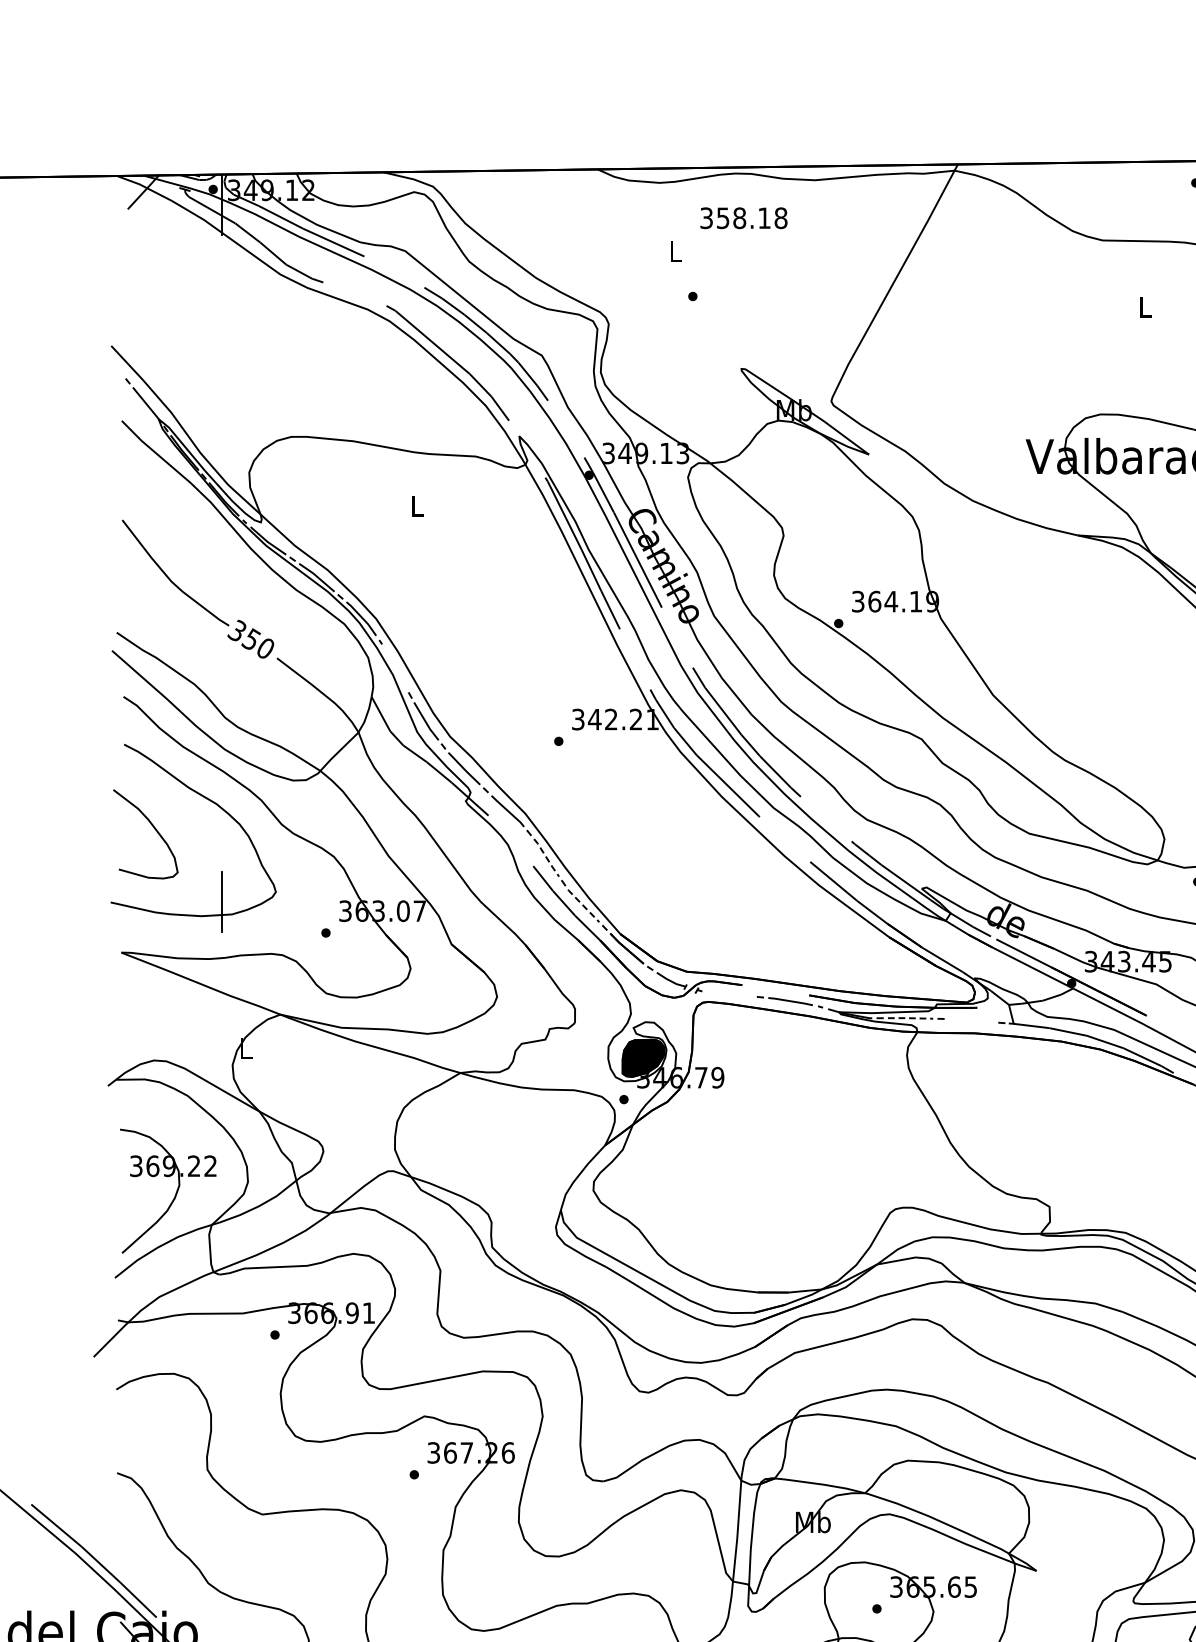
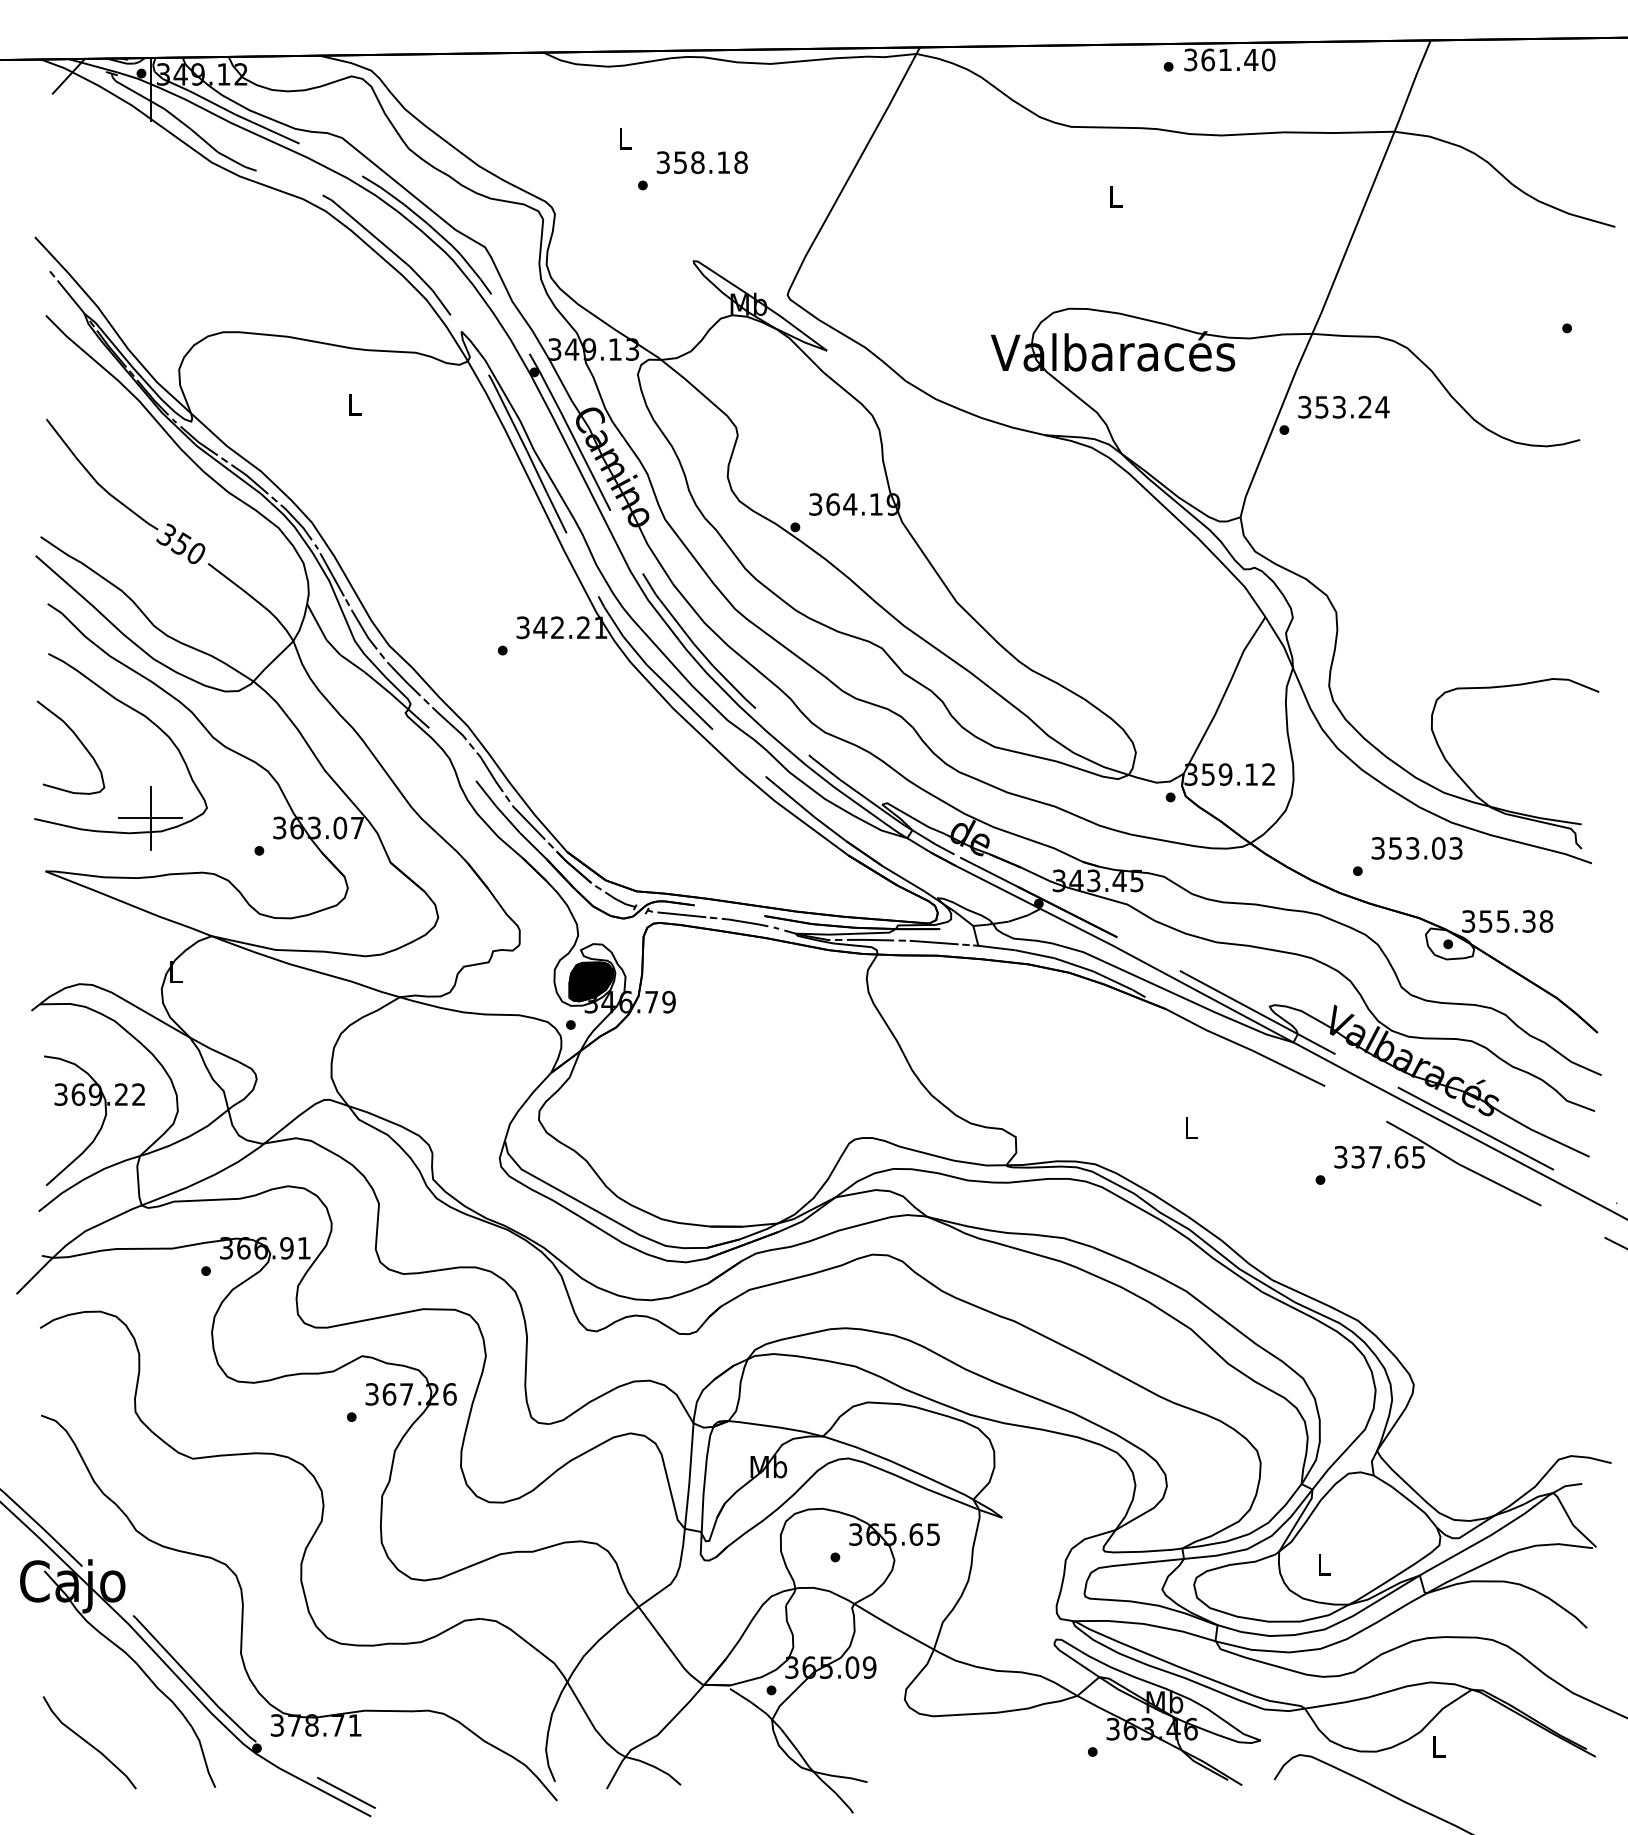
text: (743, 218) -> (701, 162), moved
line: (394, 668) -> (331, 574), added
line: (547, 858) -> (490, 772), dashed -> solid
line: (221, 902) -> (150, 818), added
line: (583, 905) -> (528, 822), dashed -> solid
line: (729, 993) -> (681, 914), added
line: (910, 1017) -> (870, 939), dashed -> solid
line: (970, 1020) -> (933, 942), added

